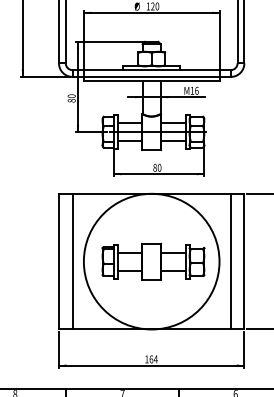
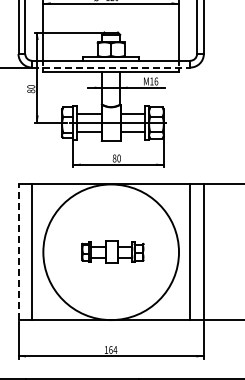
line: (152, 76) -> (111, 67), solid -> dashed
line: (59, 261) -> (18, 252), solid -> dashed
part: (153, 261) -> (112, 252), size x0.6

